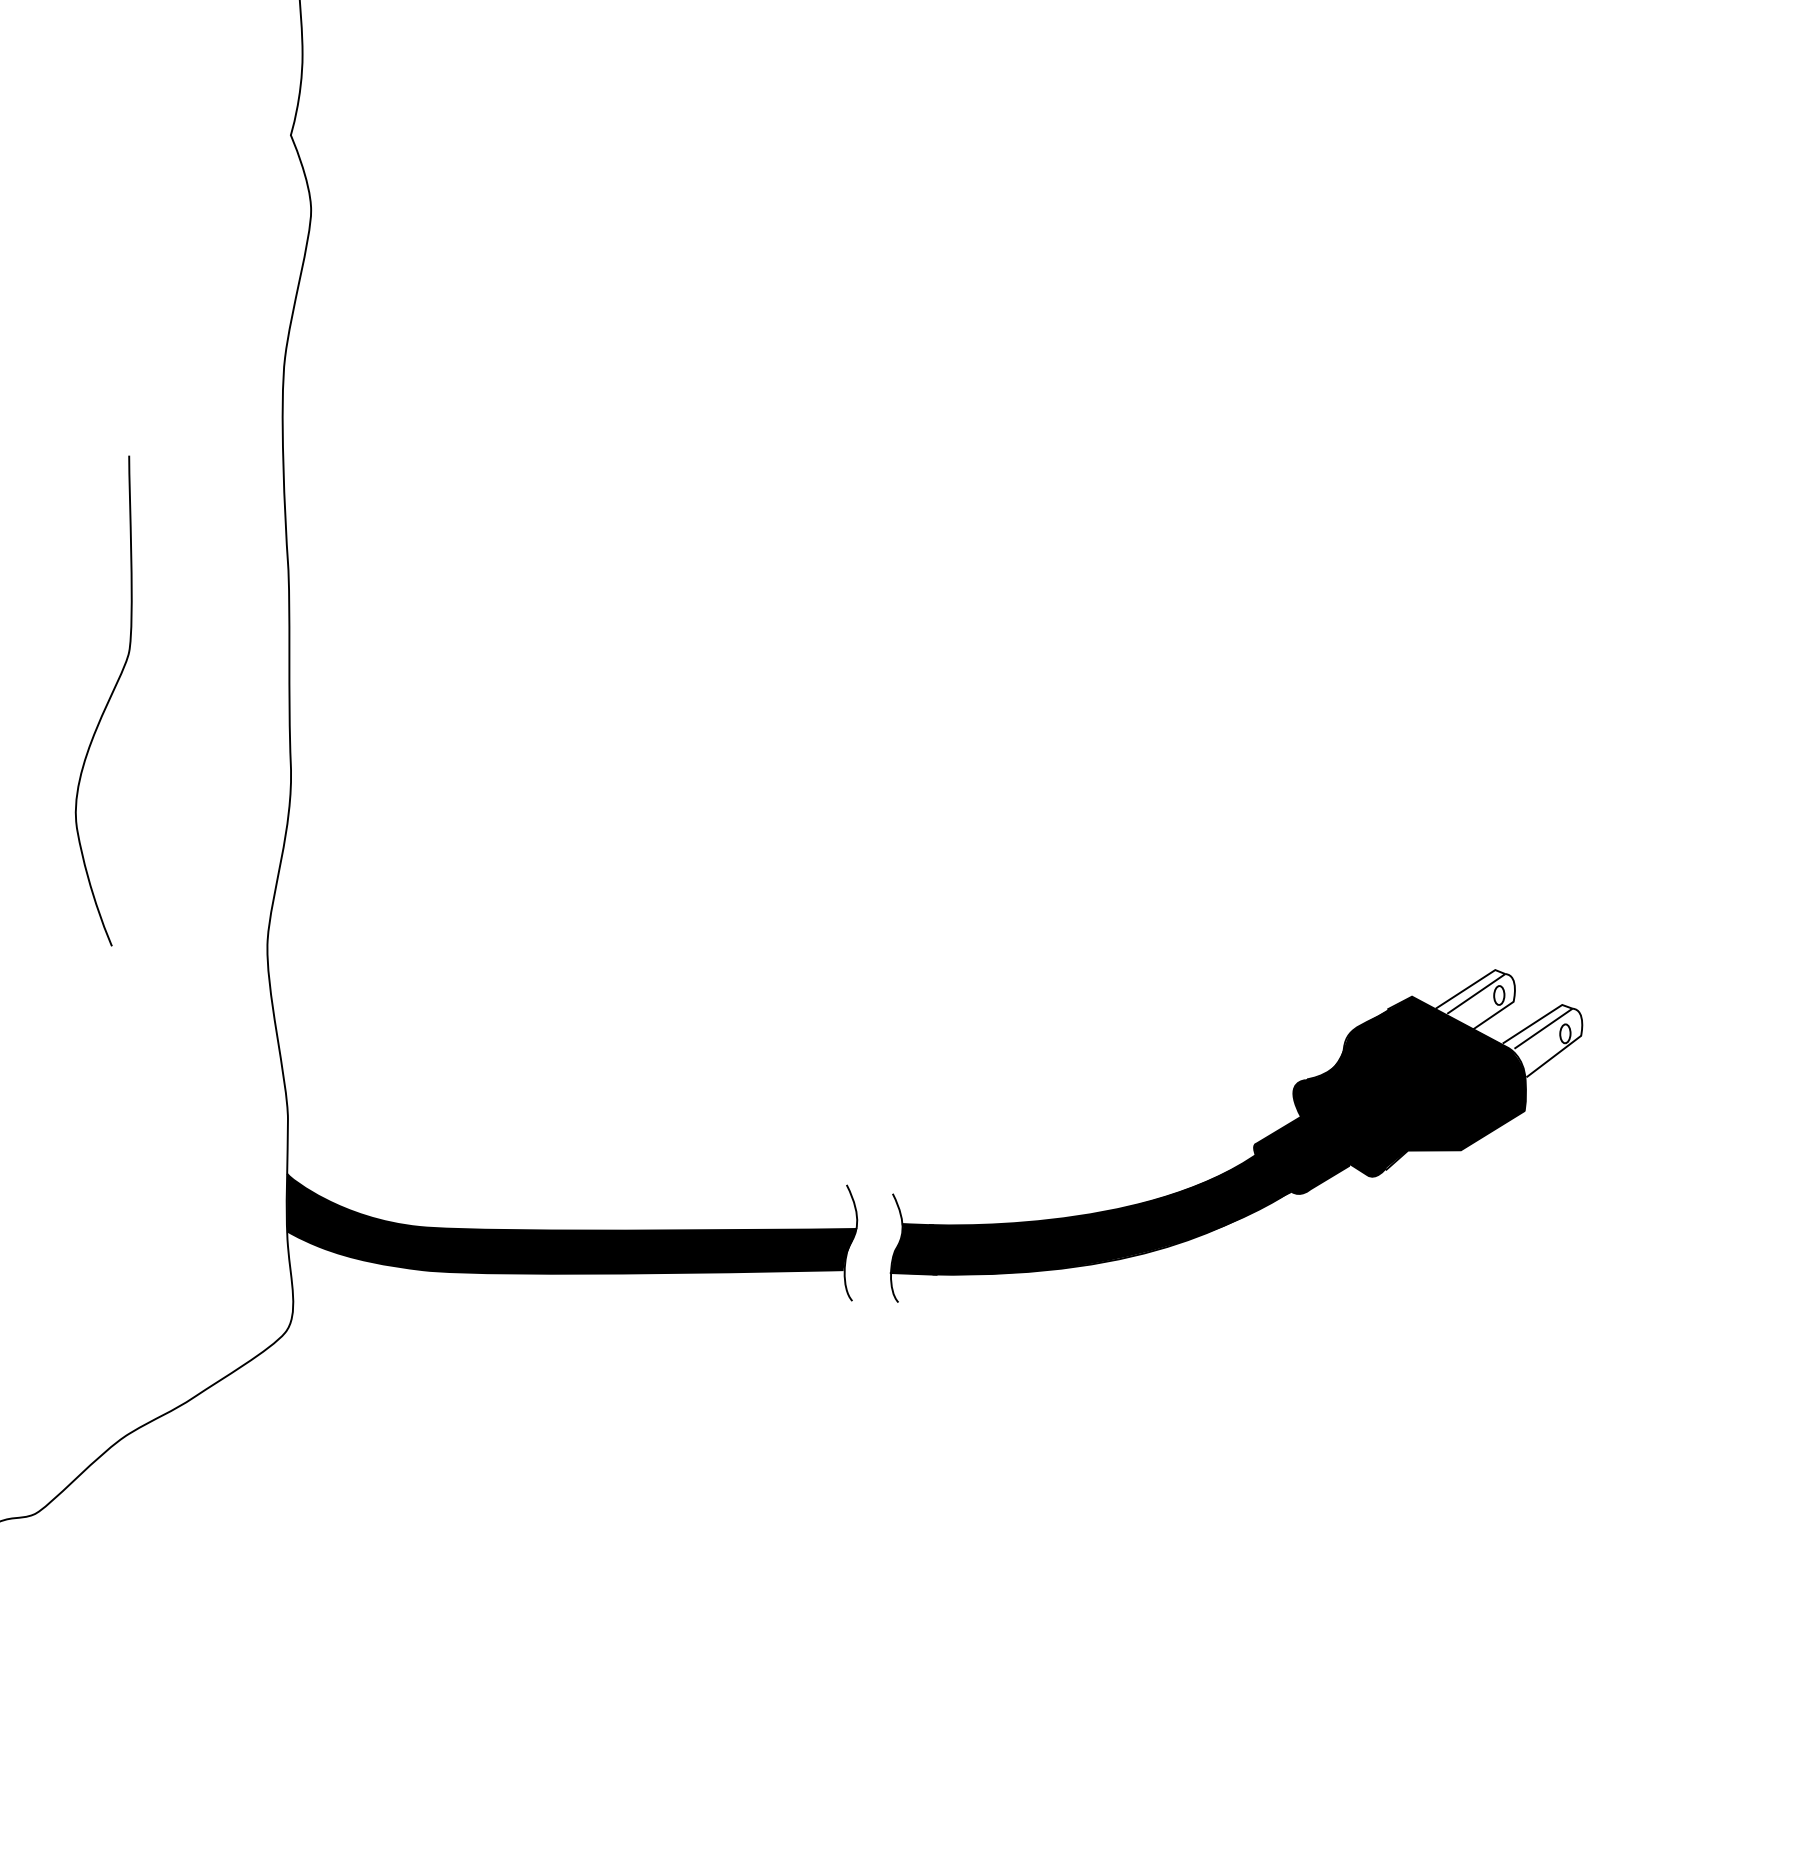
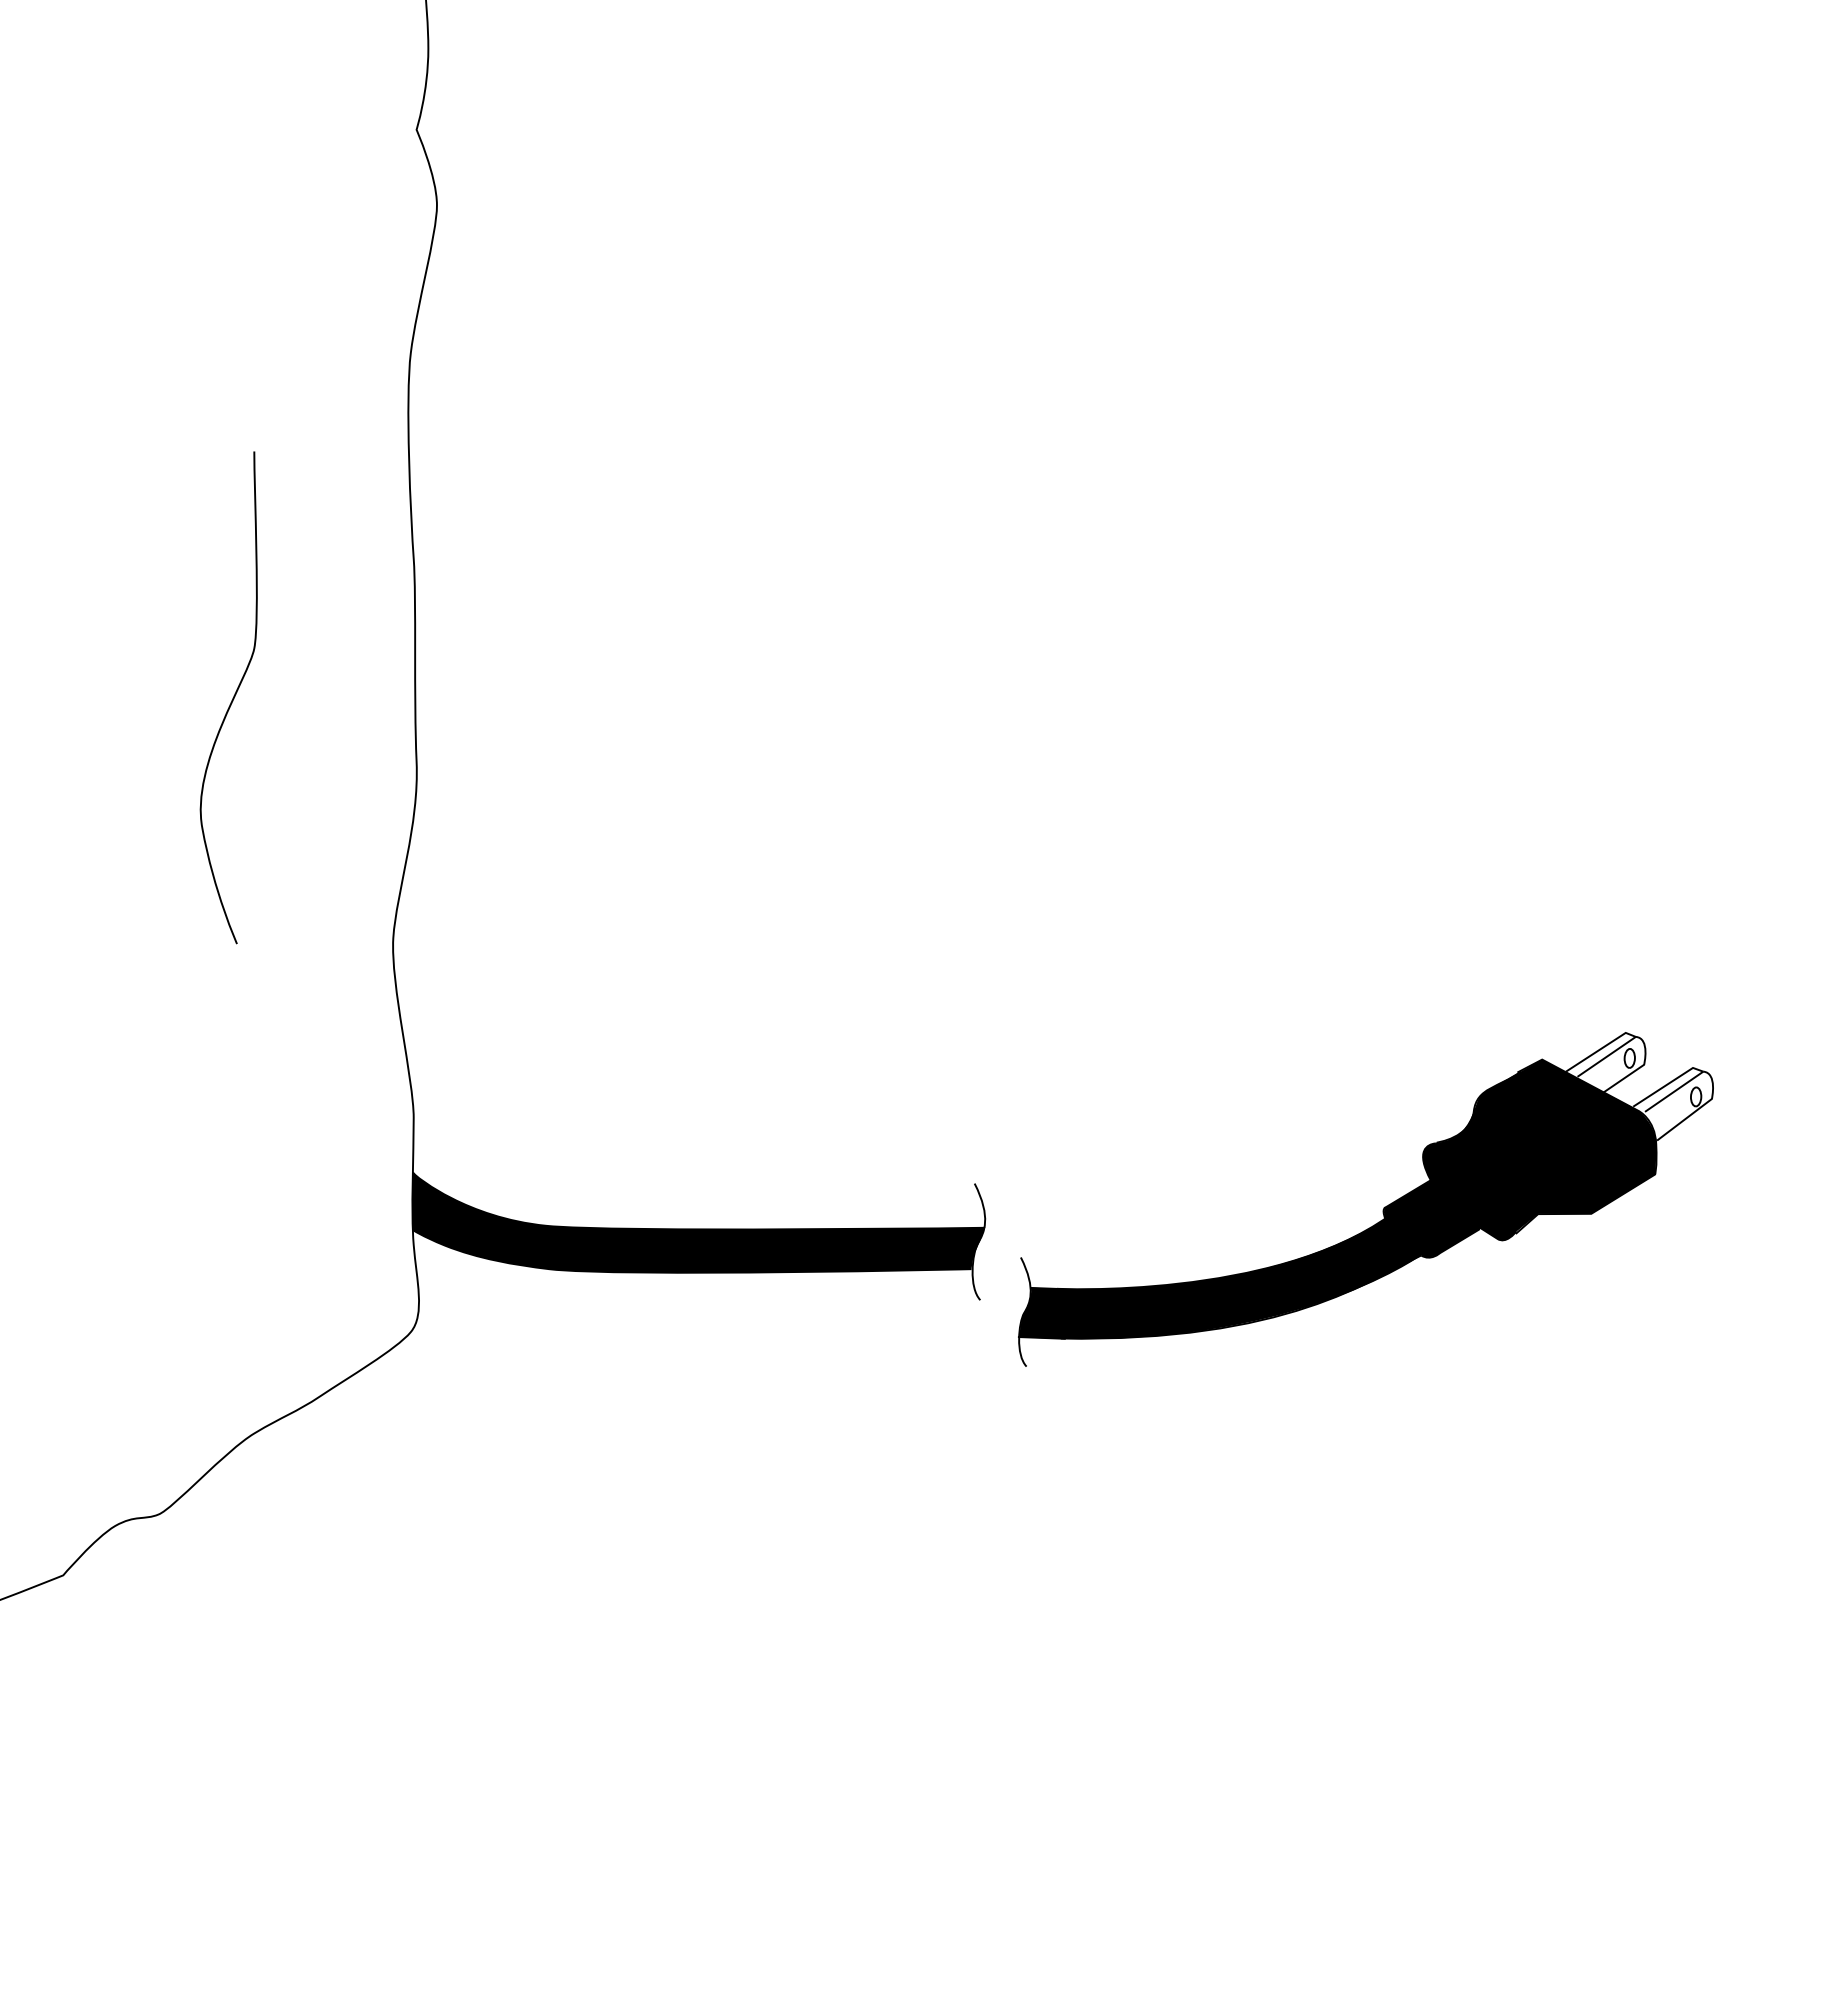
part: (1253, 1143) -> (1383, 1207), moved

